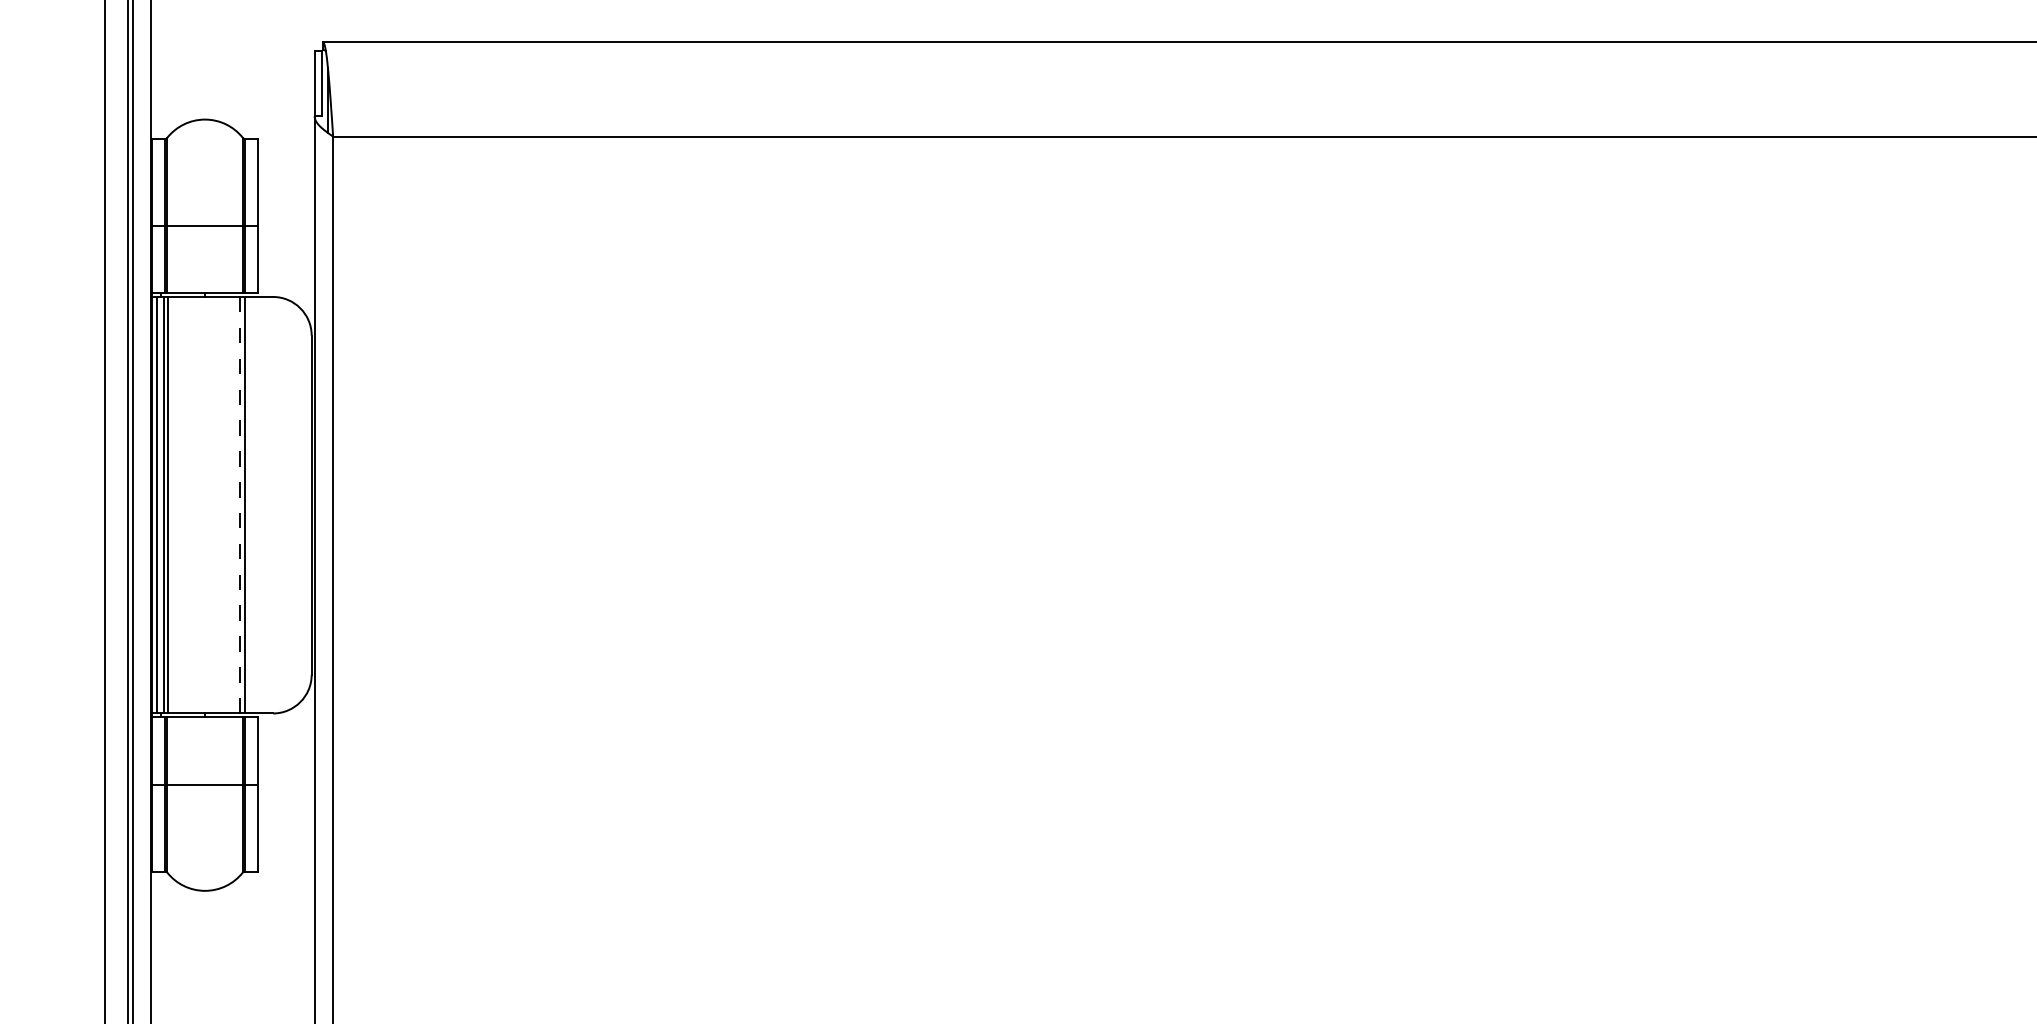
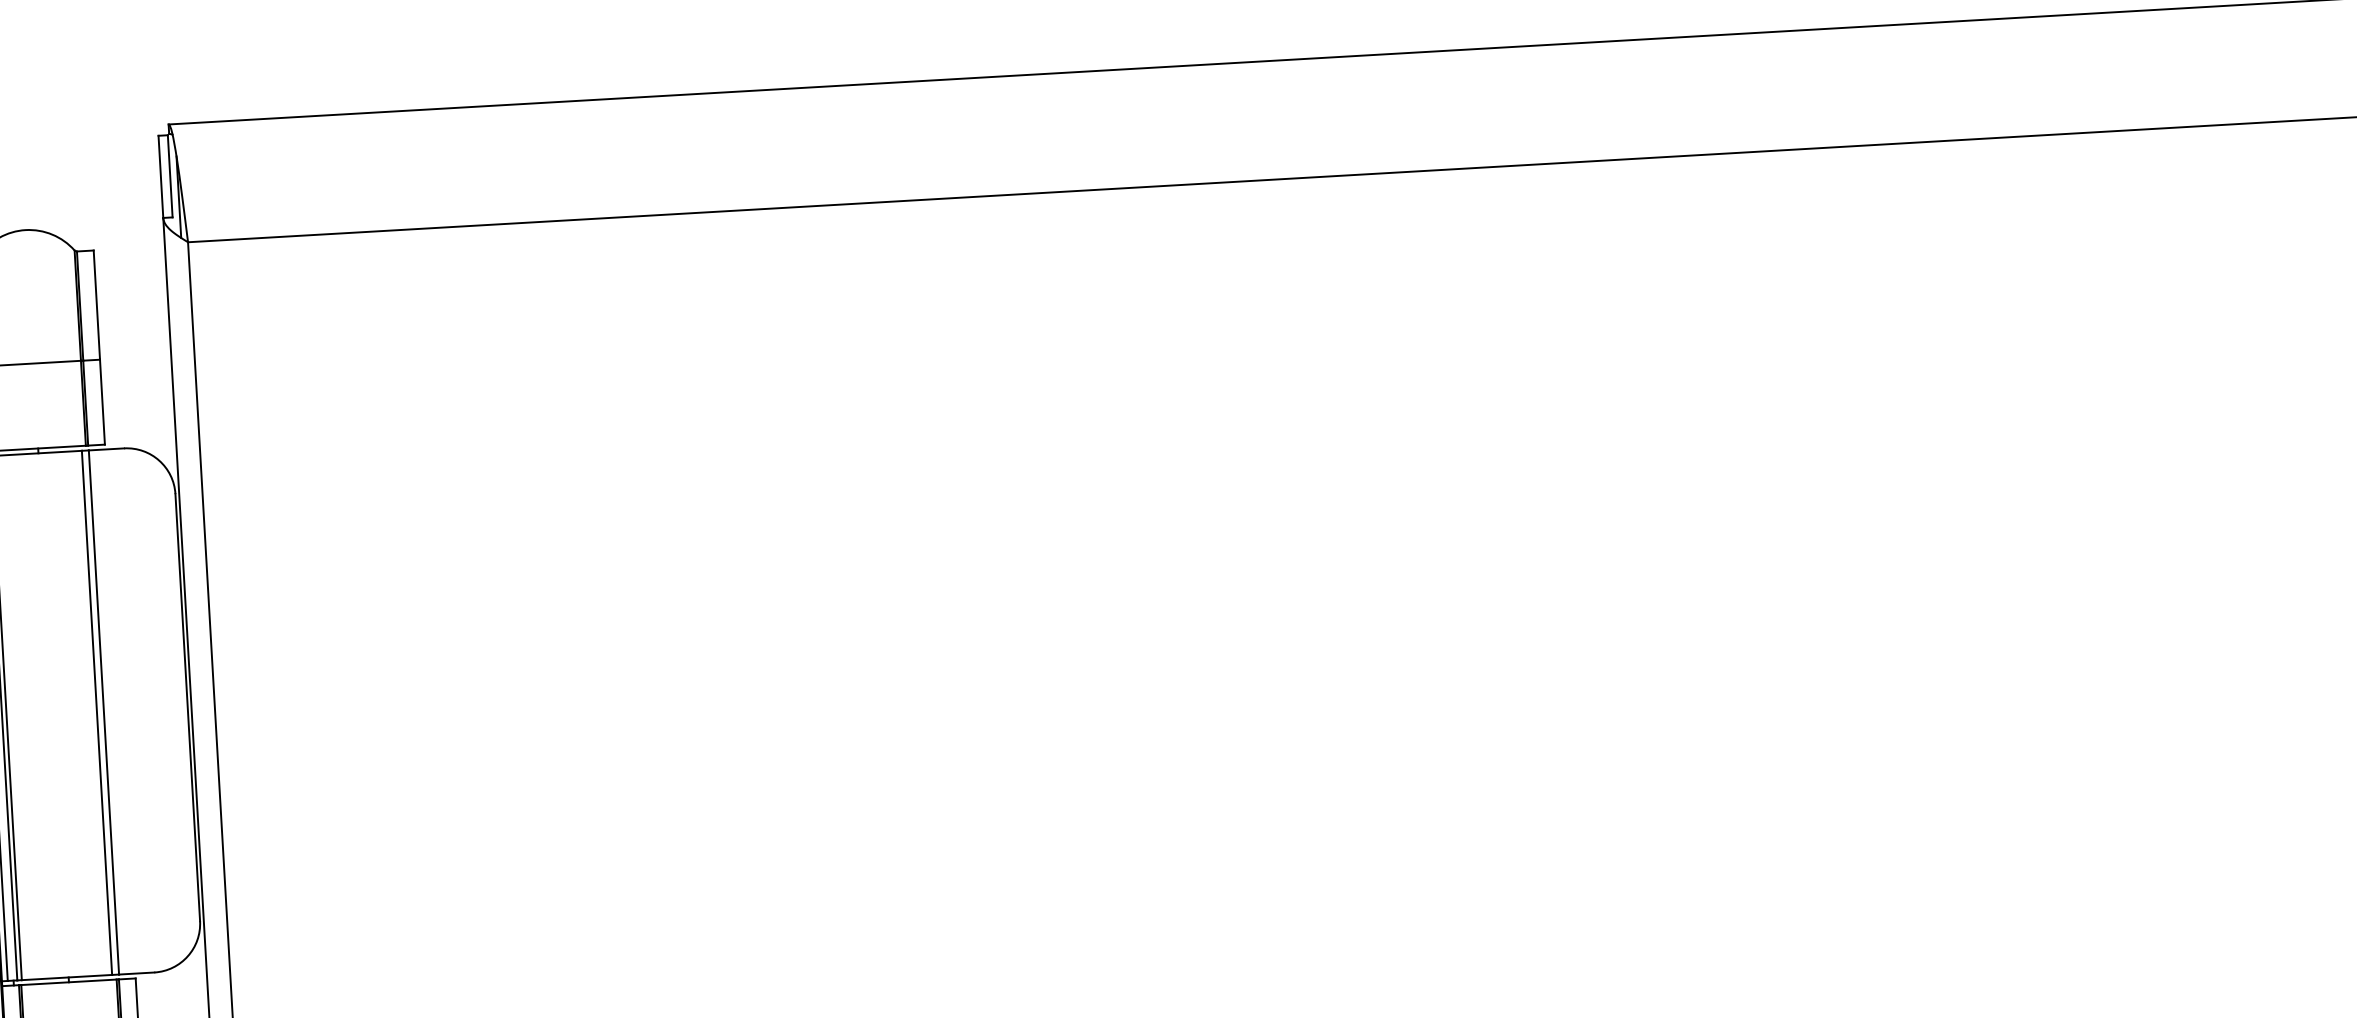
line: (239, 505) -> (96, 713), dashed -> solid

